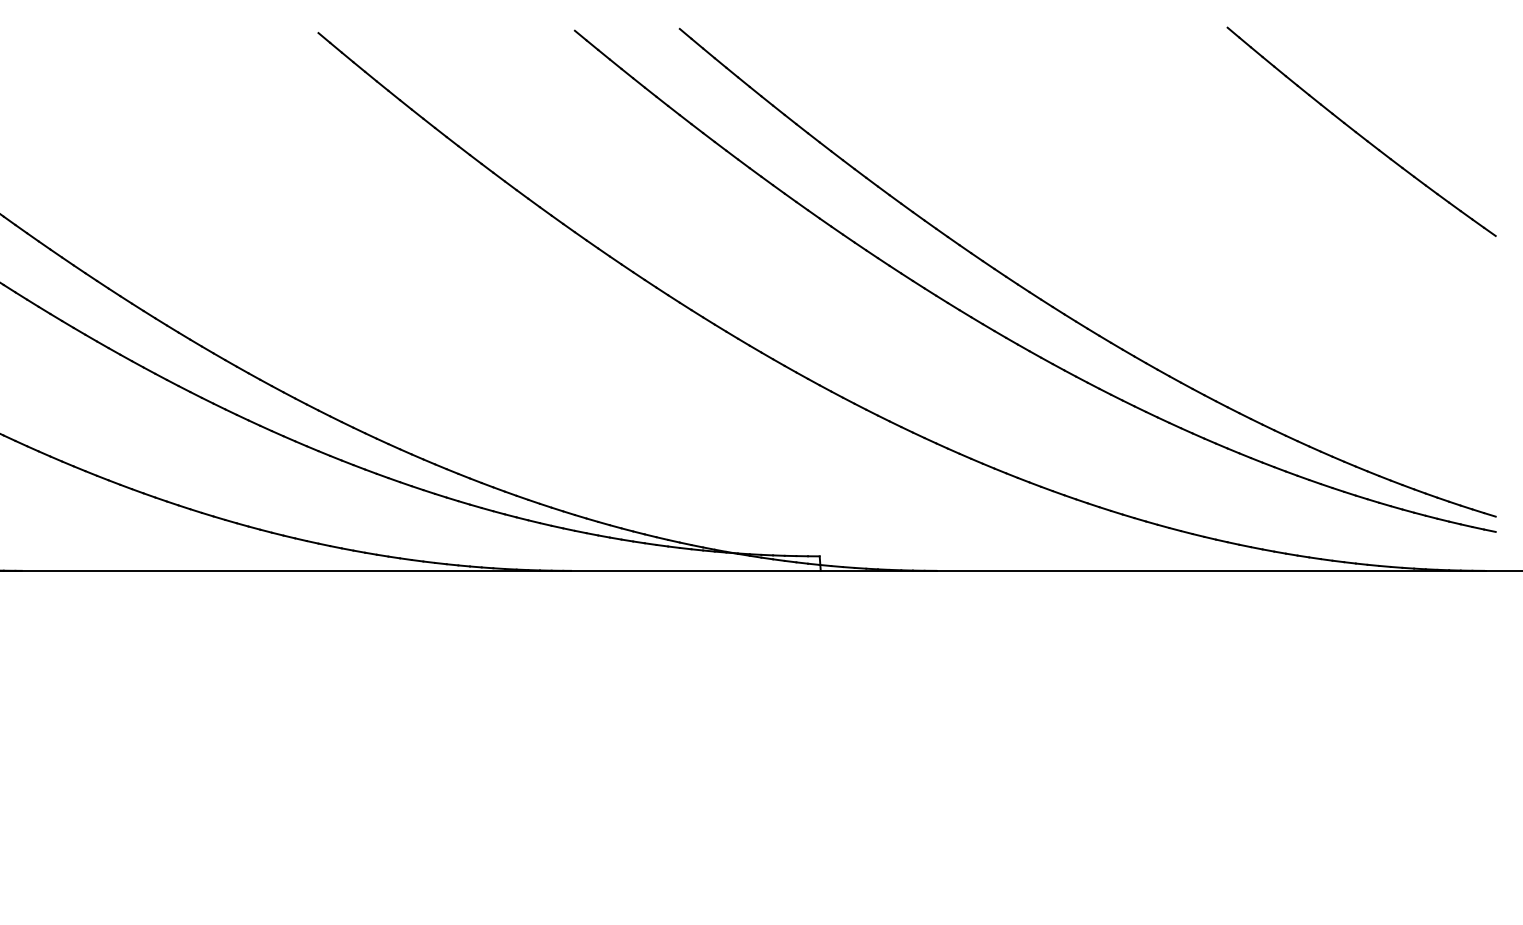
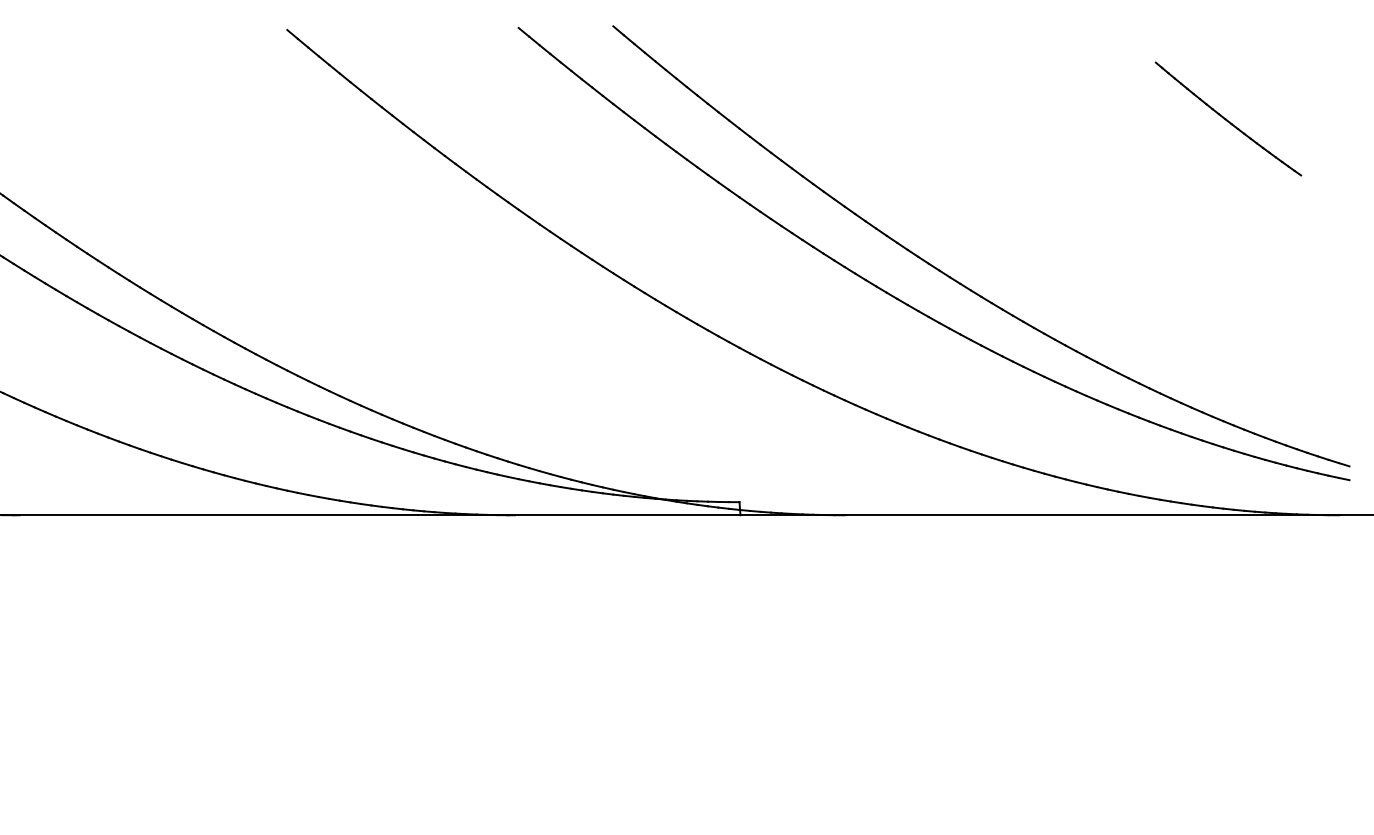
part: (1361, 131) -> (1228, 118), size x0.6

